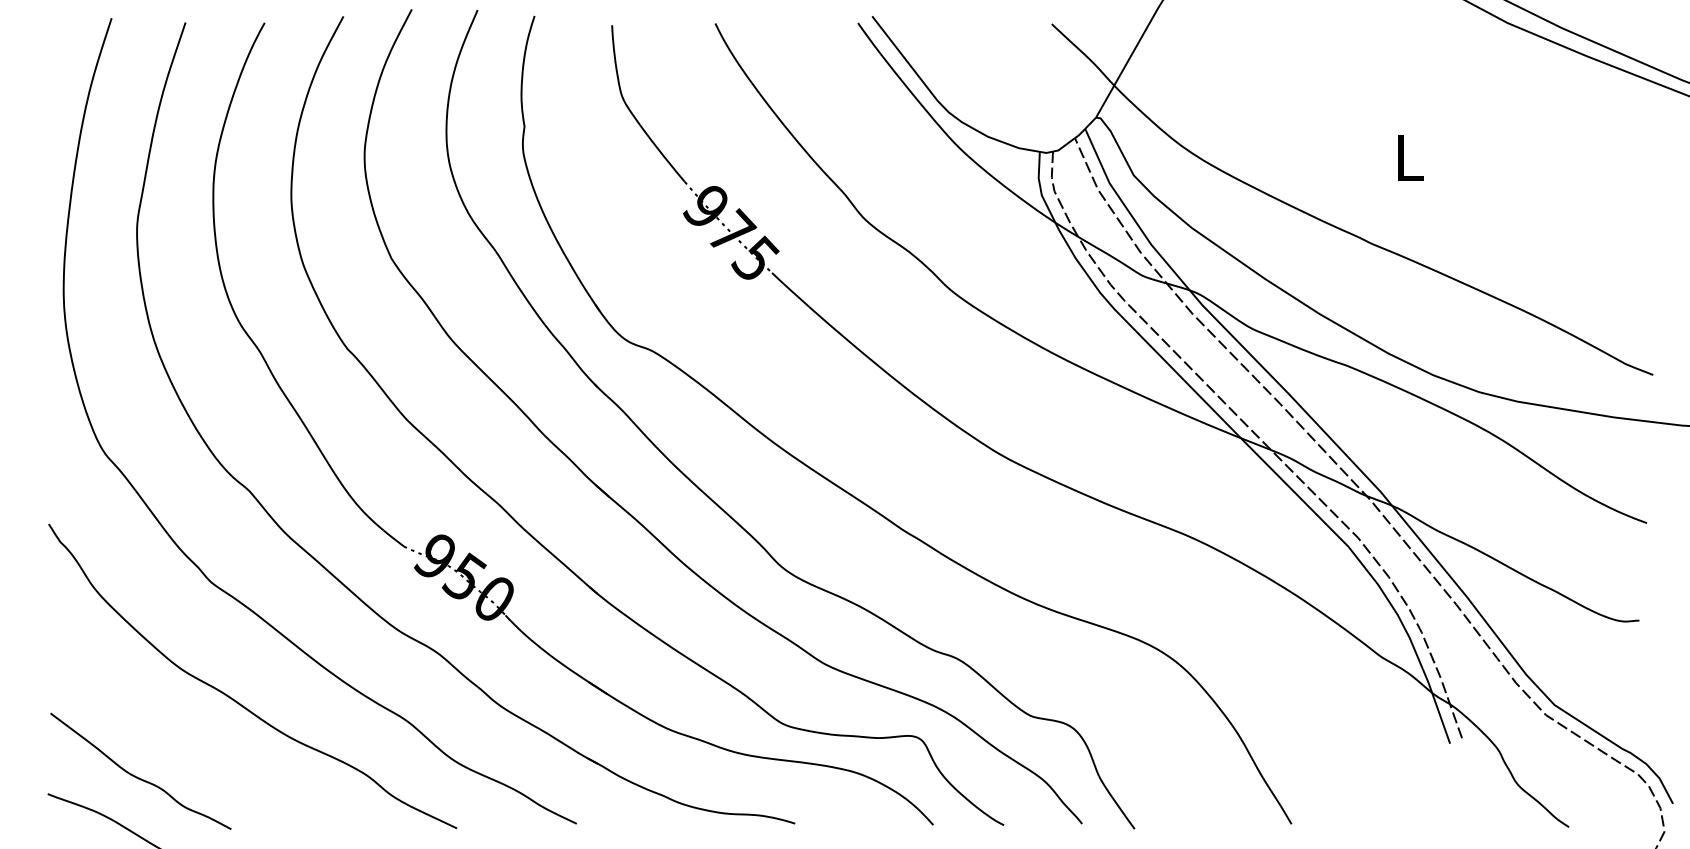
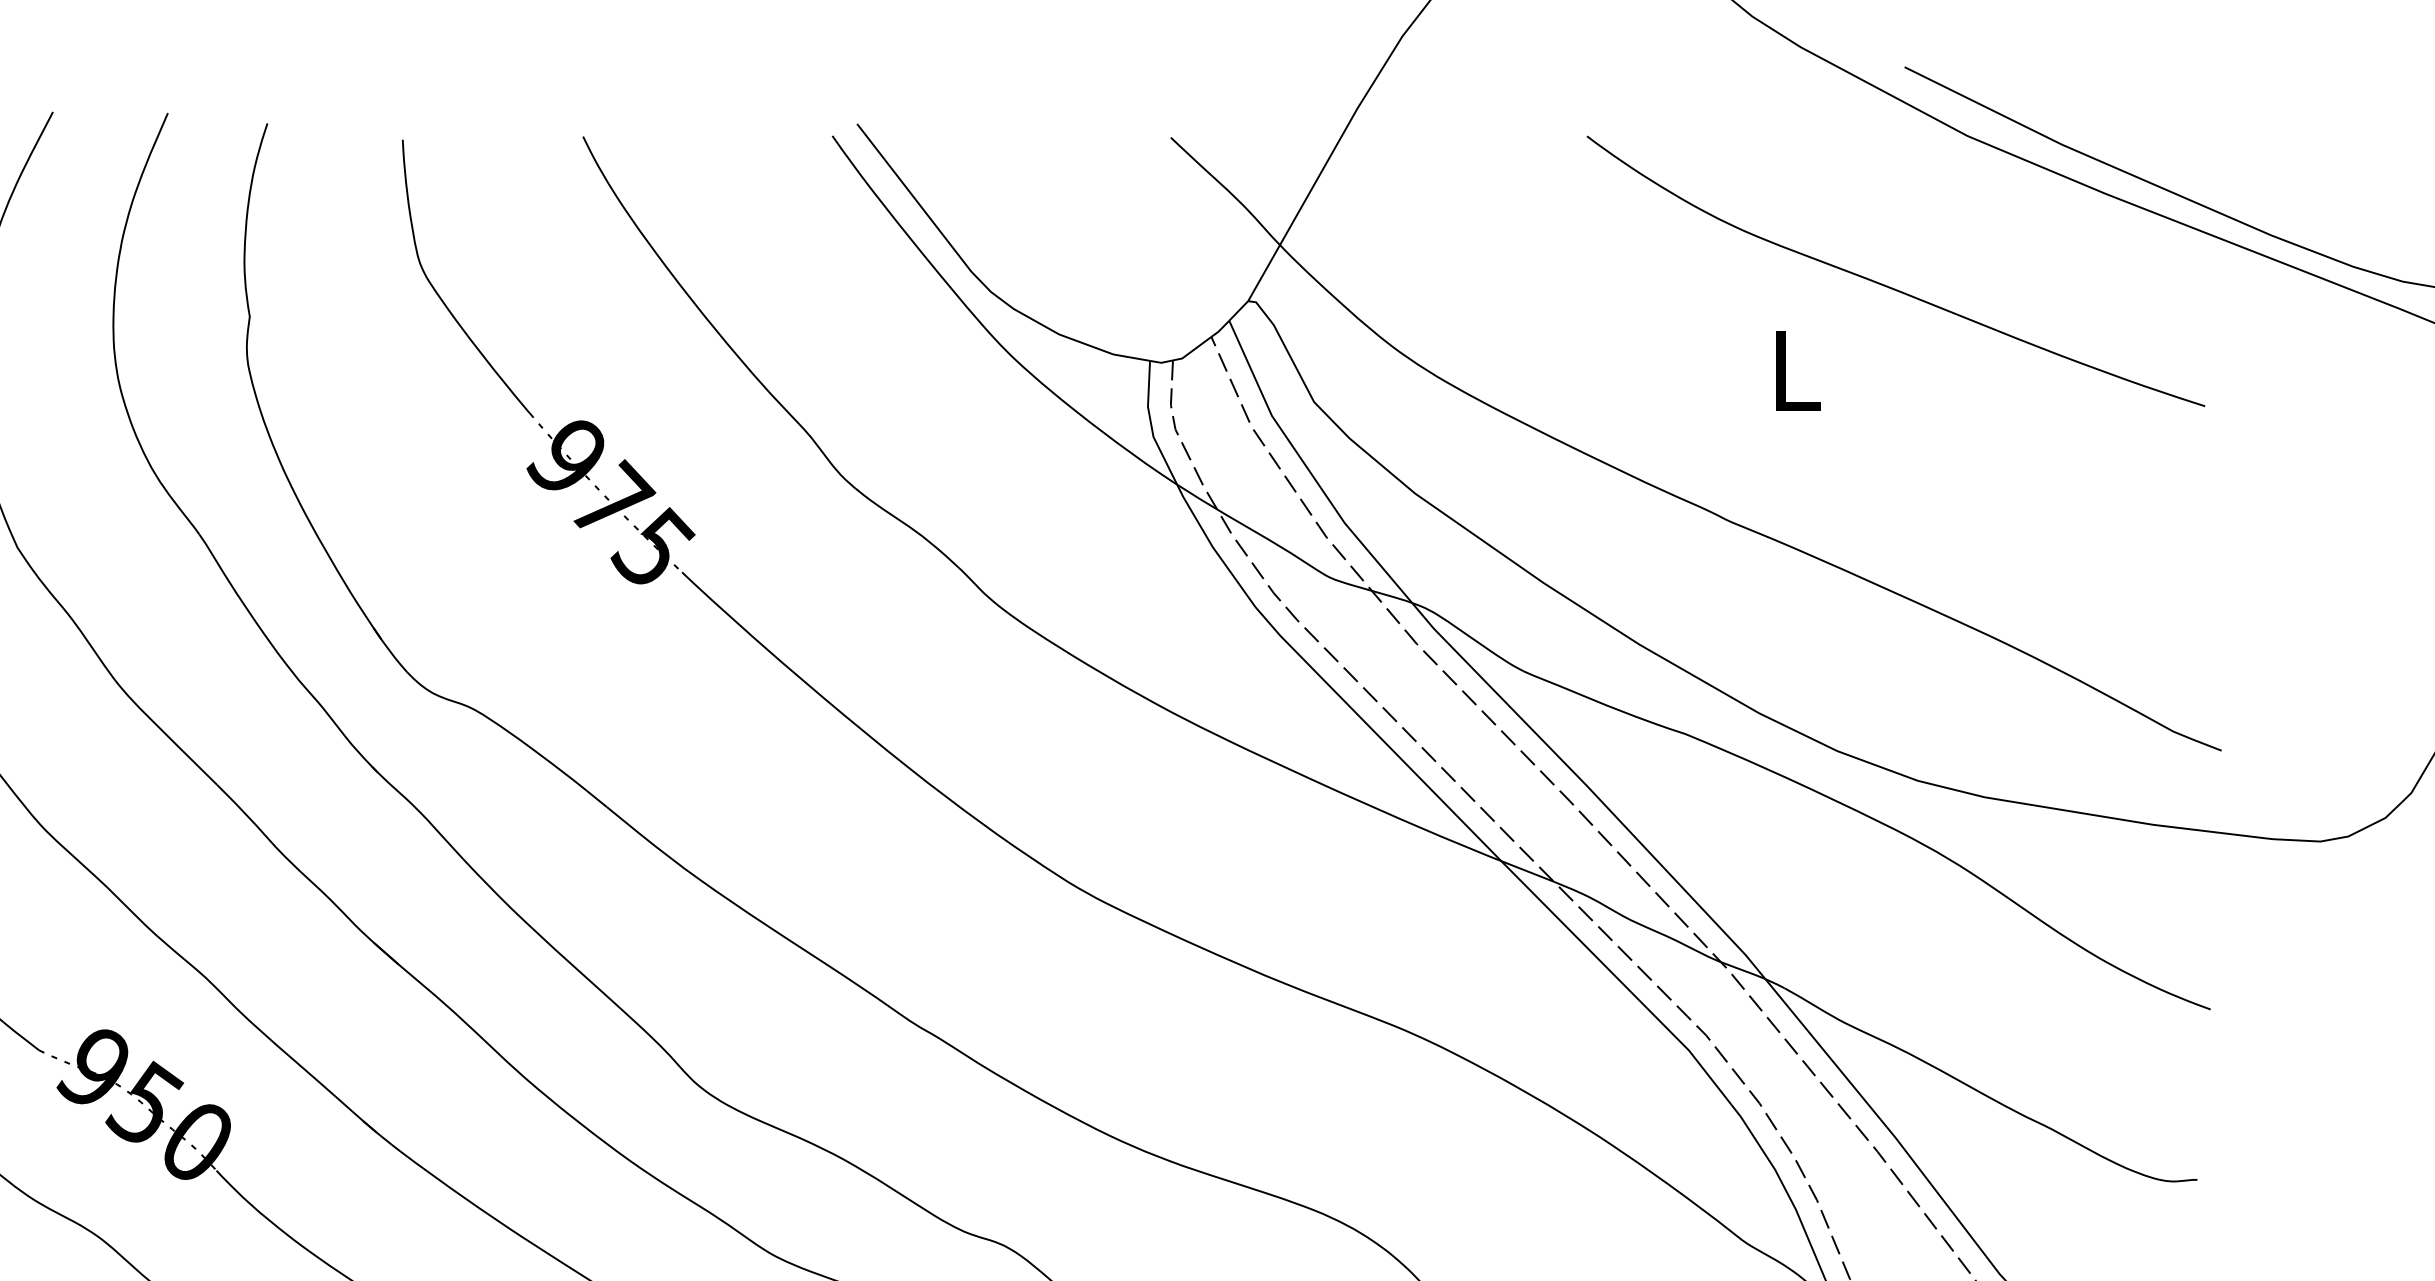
curve: (1462, 108) -> (1888, 285), added

